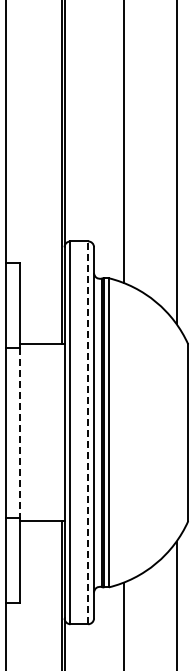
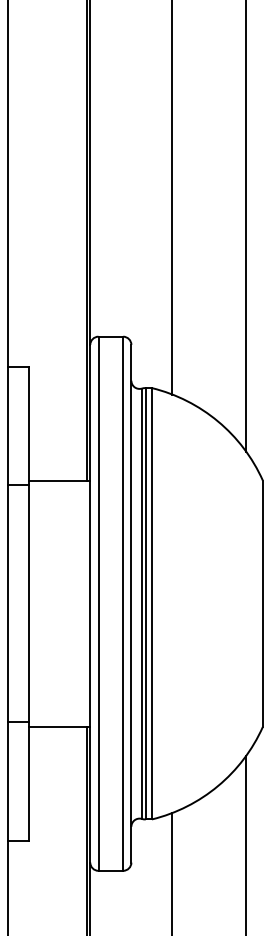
line: (88, 432) -> (123, 603), dashed -> solid
line: (20, 433) -> (28, 604), dashed -> solid

